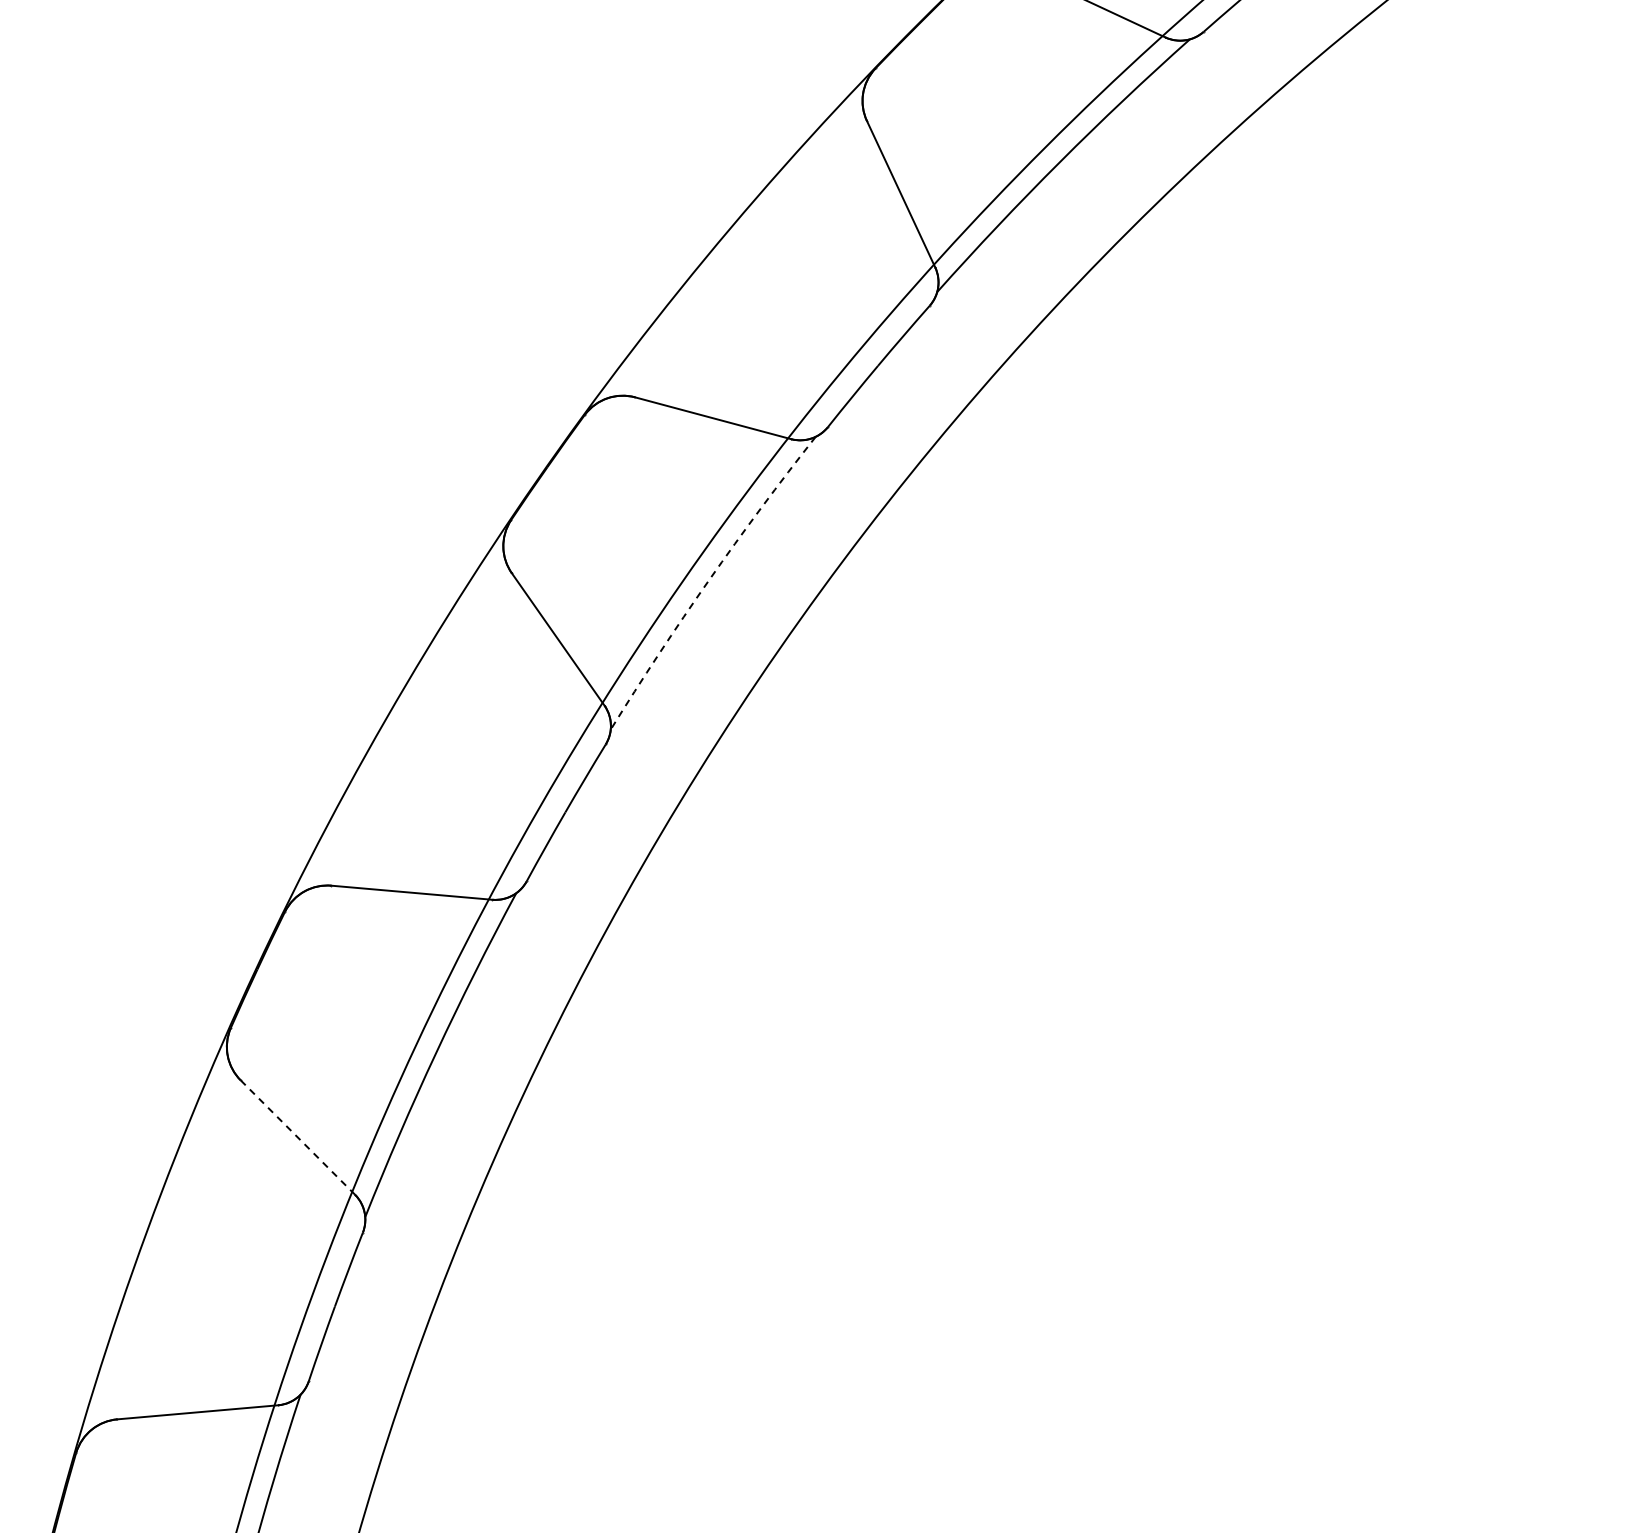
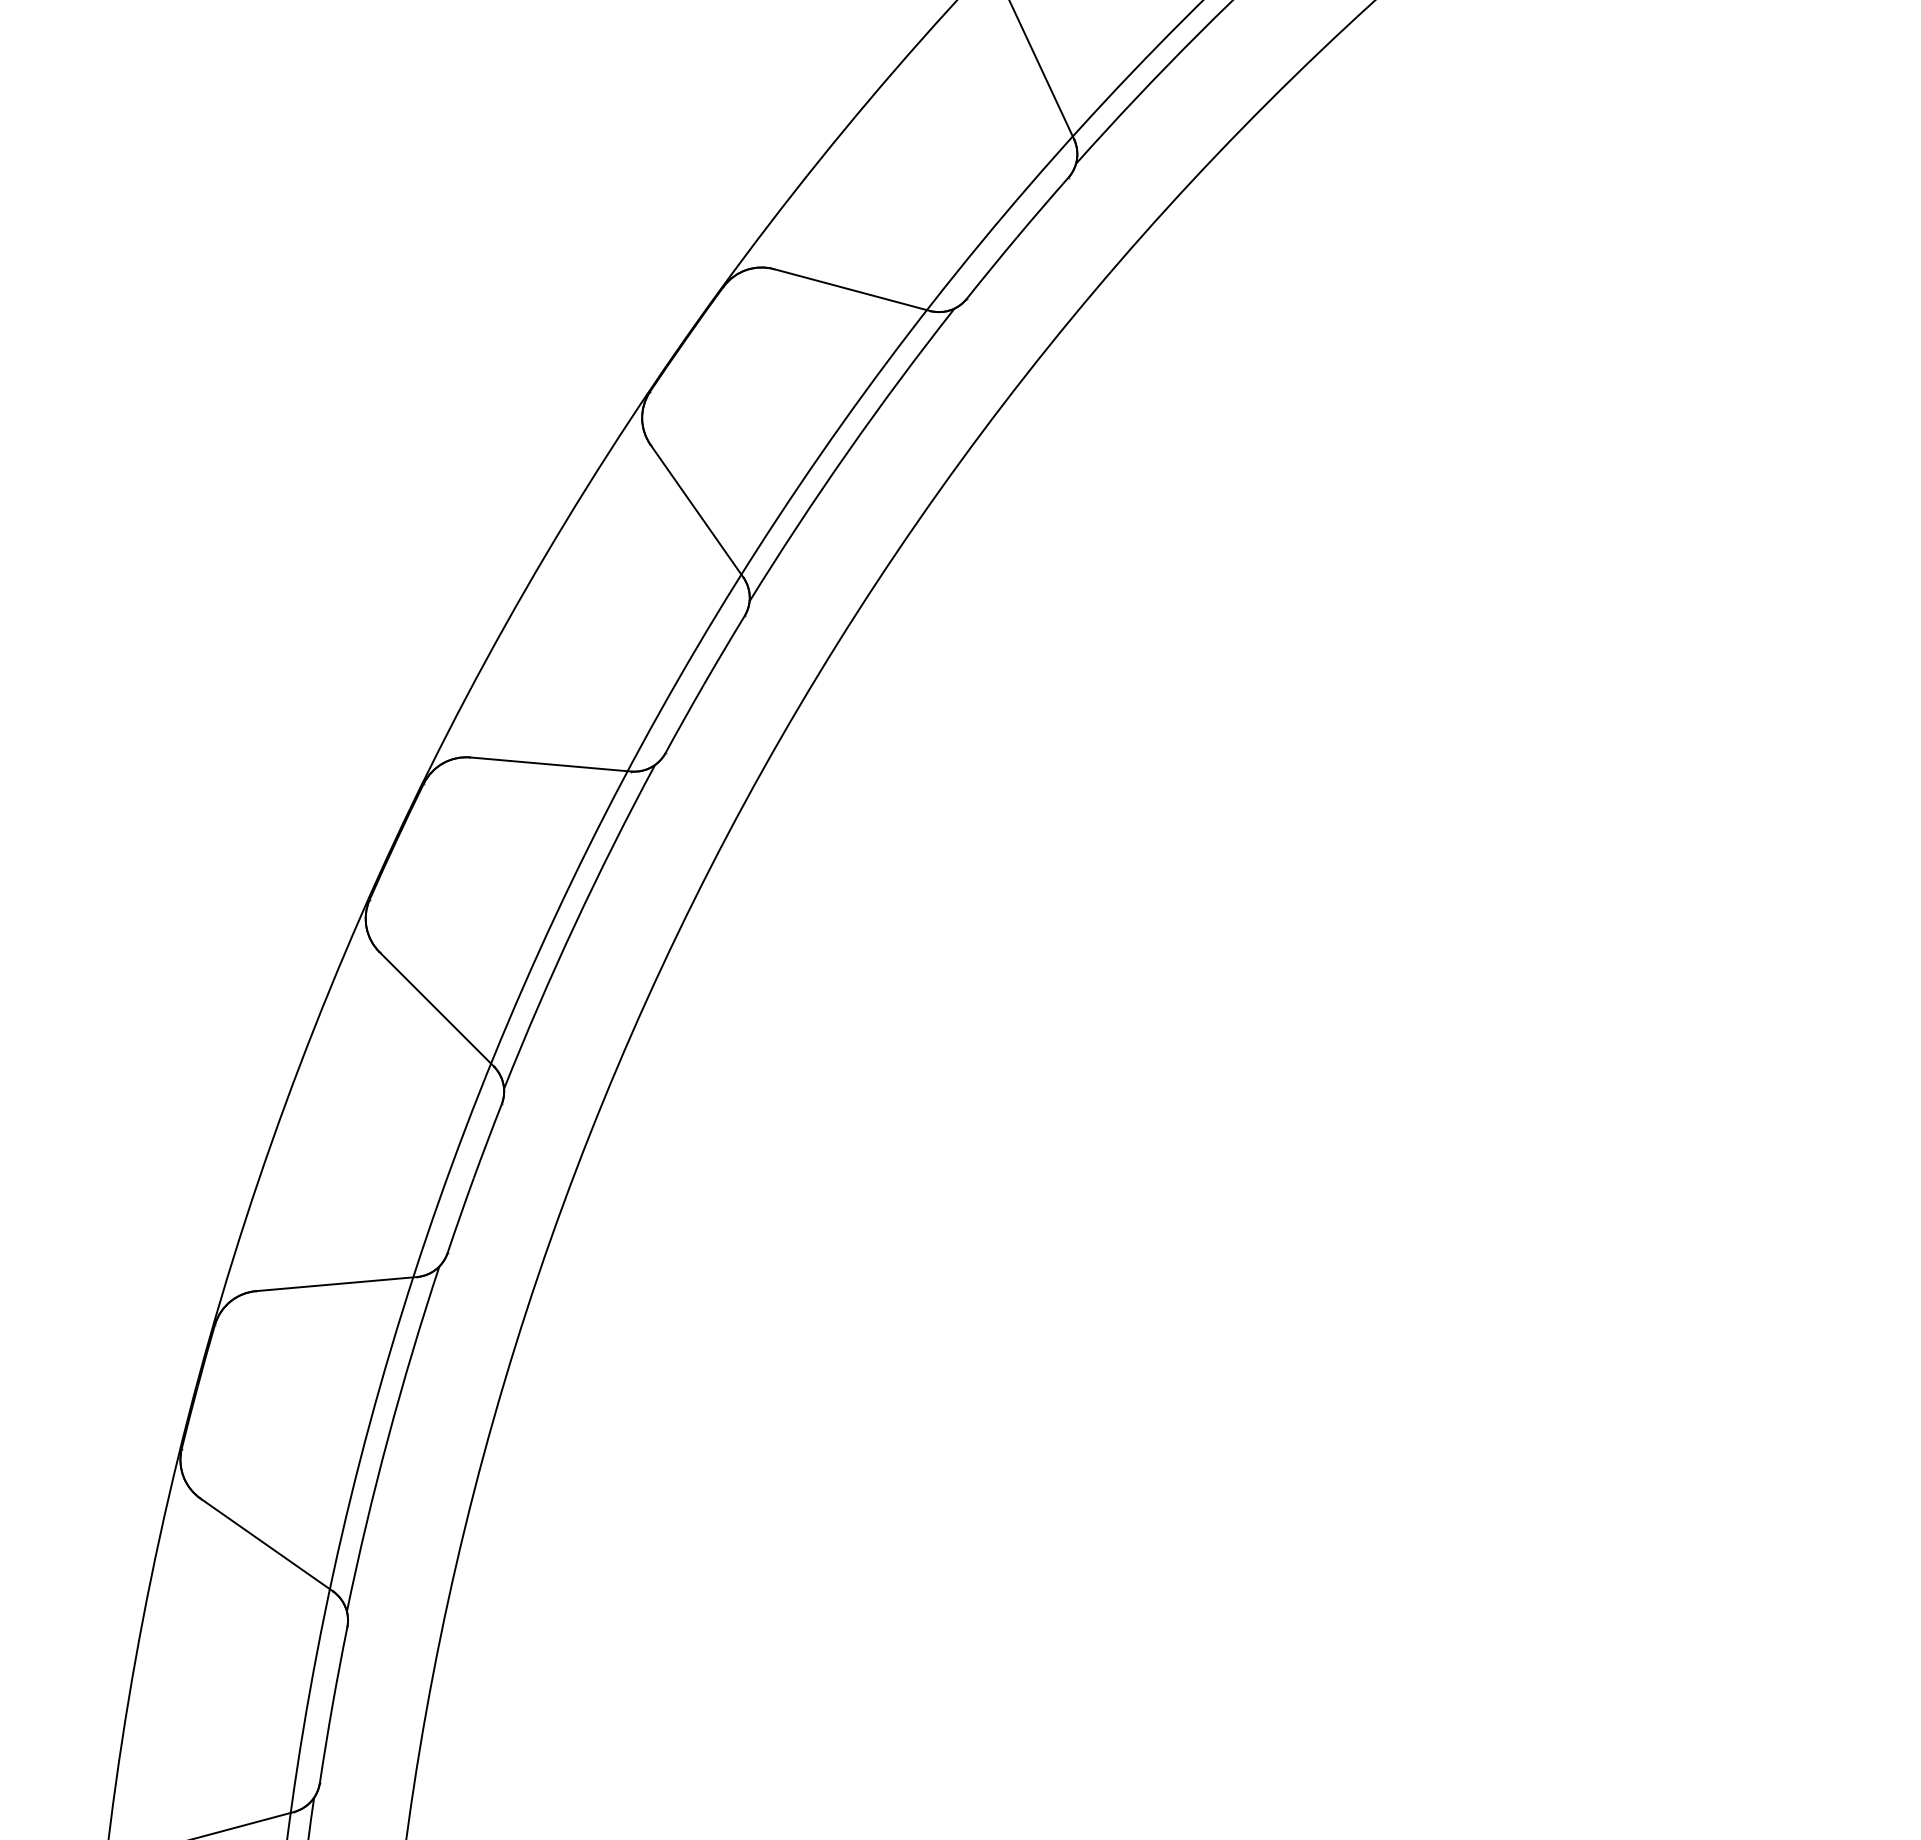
arc: (708, 580) -> (847, 452), dashed -> solid
line: (297, 1137) -> (436, 1009), dashed -> solid

